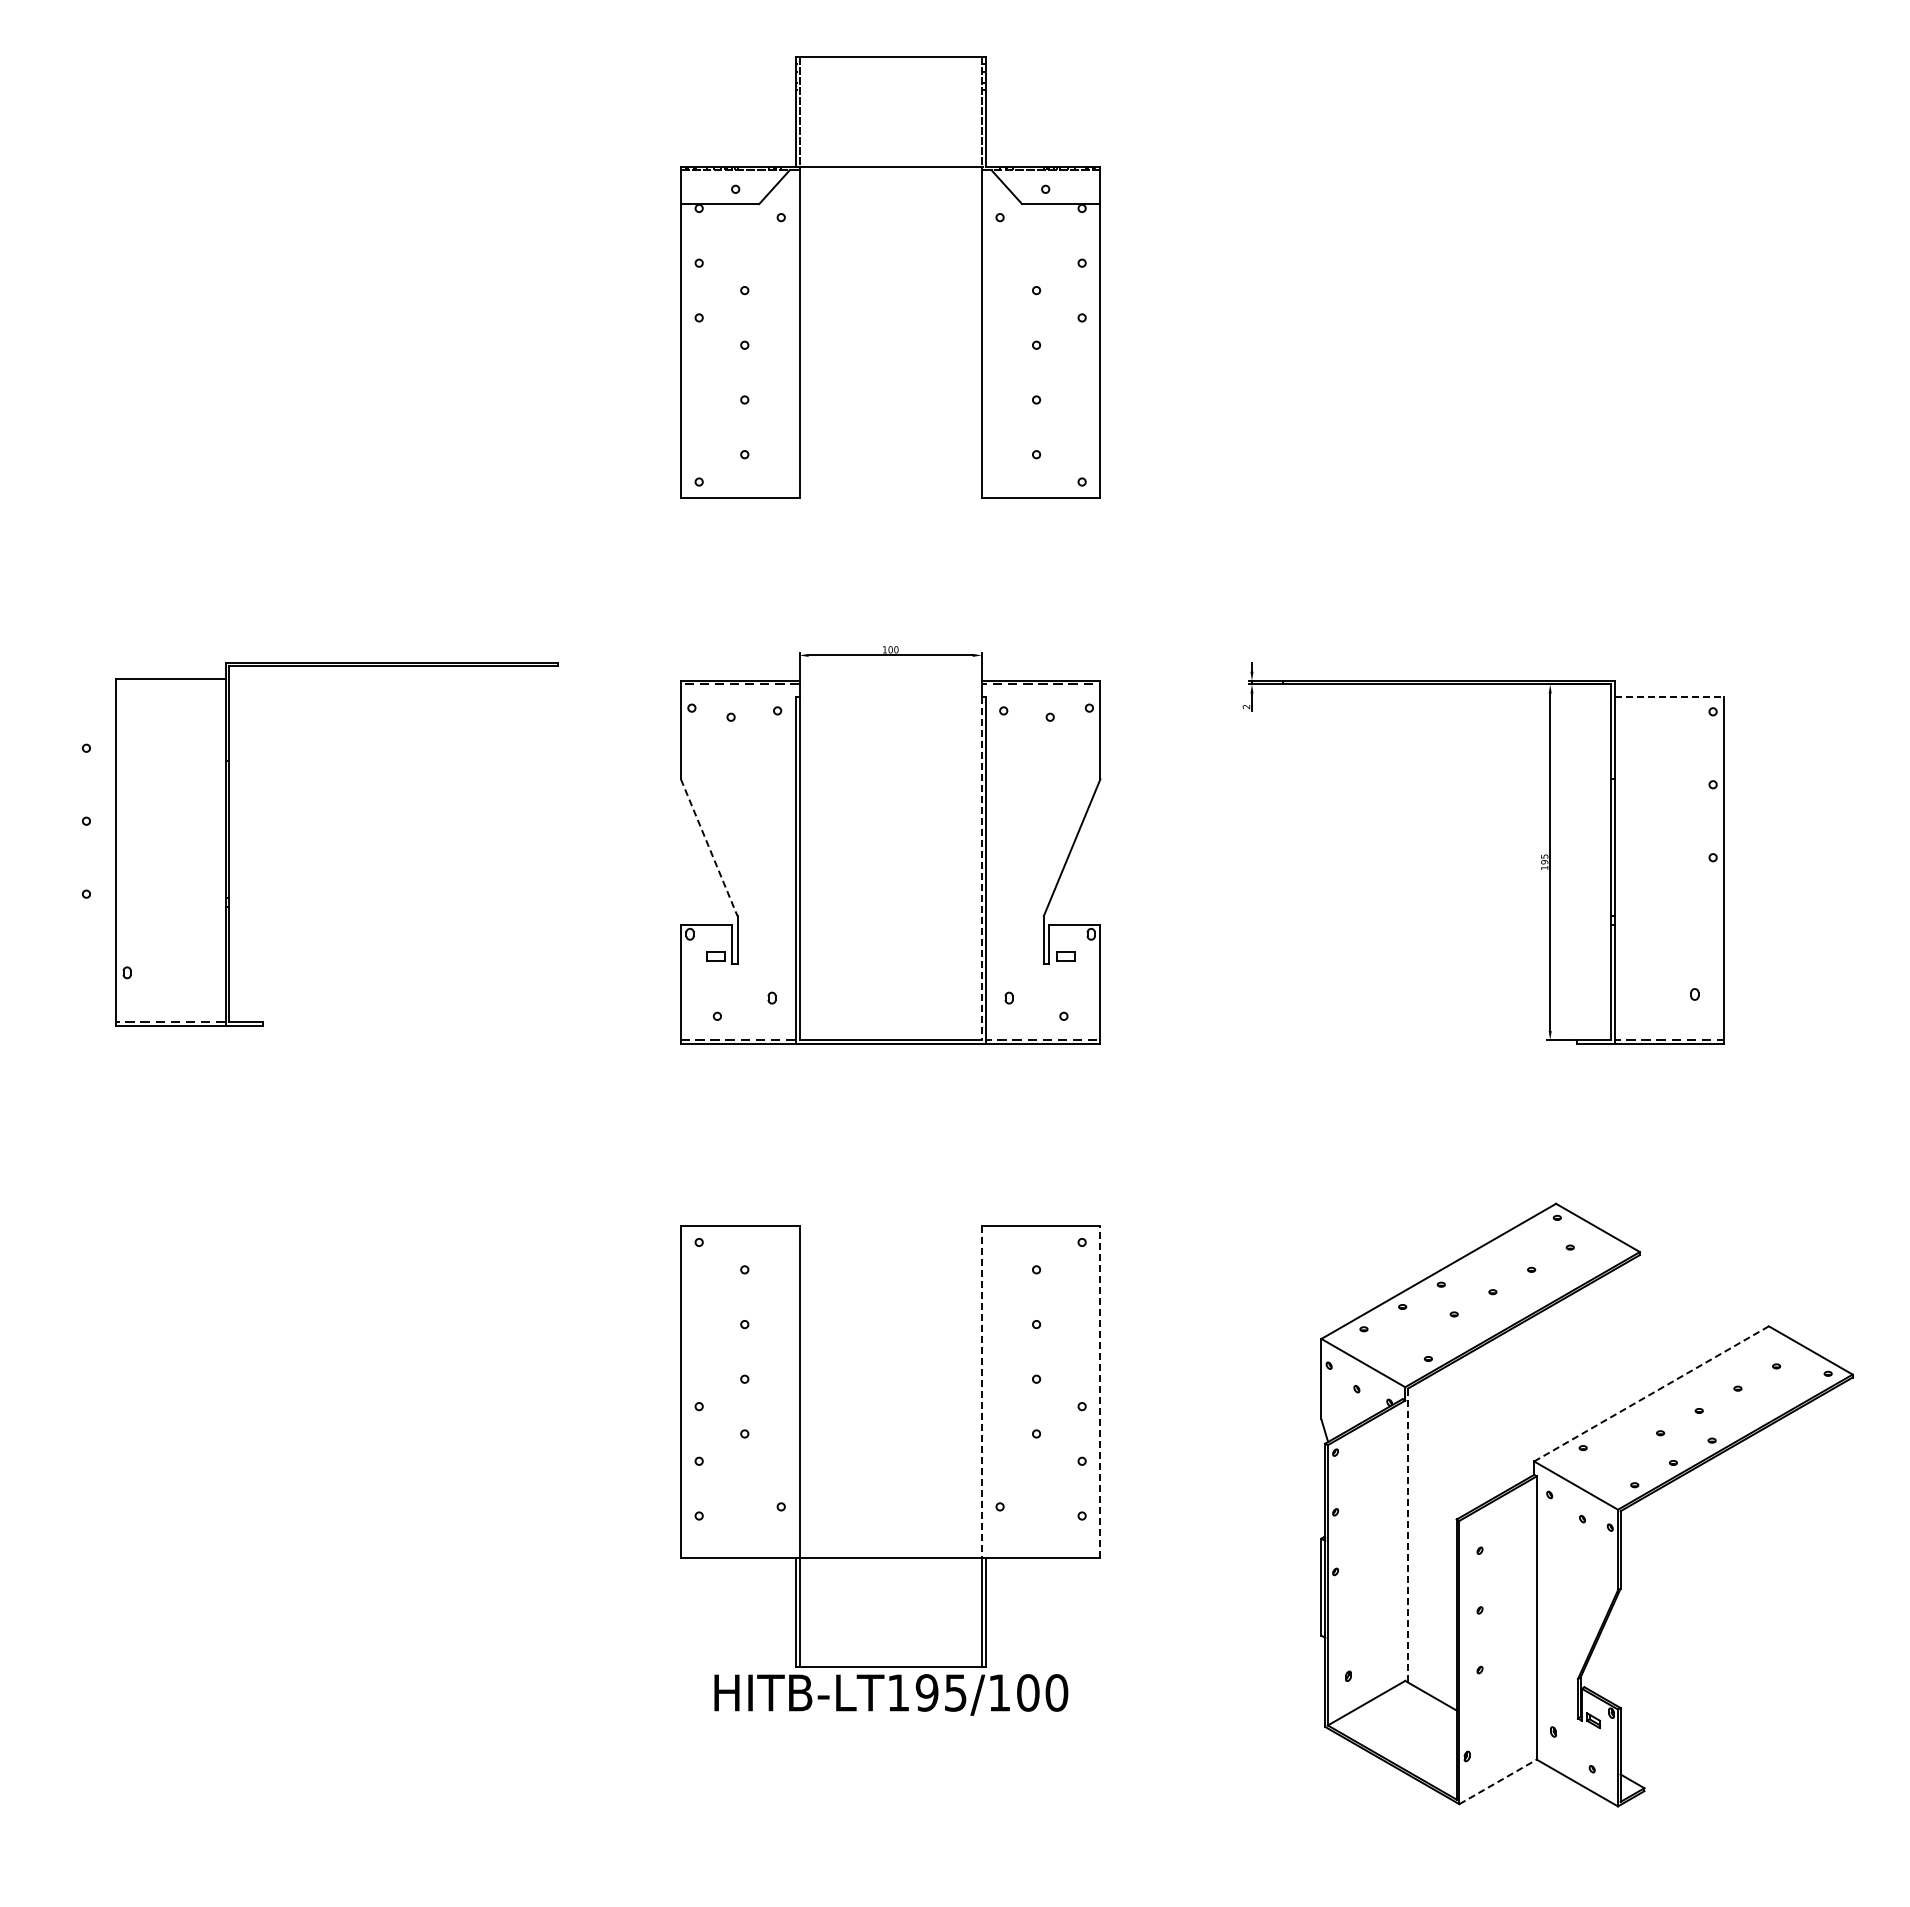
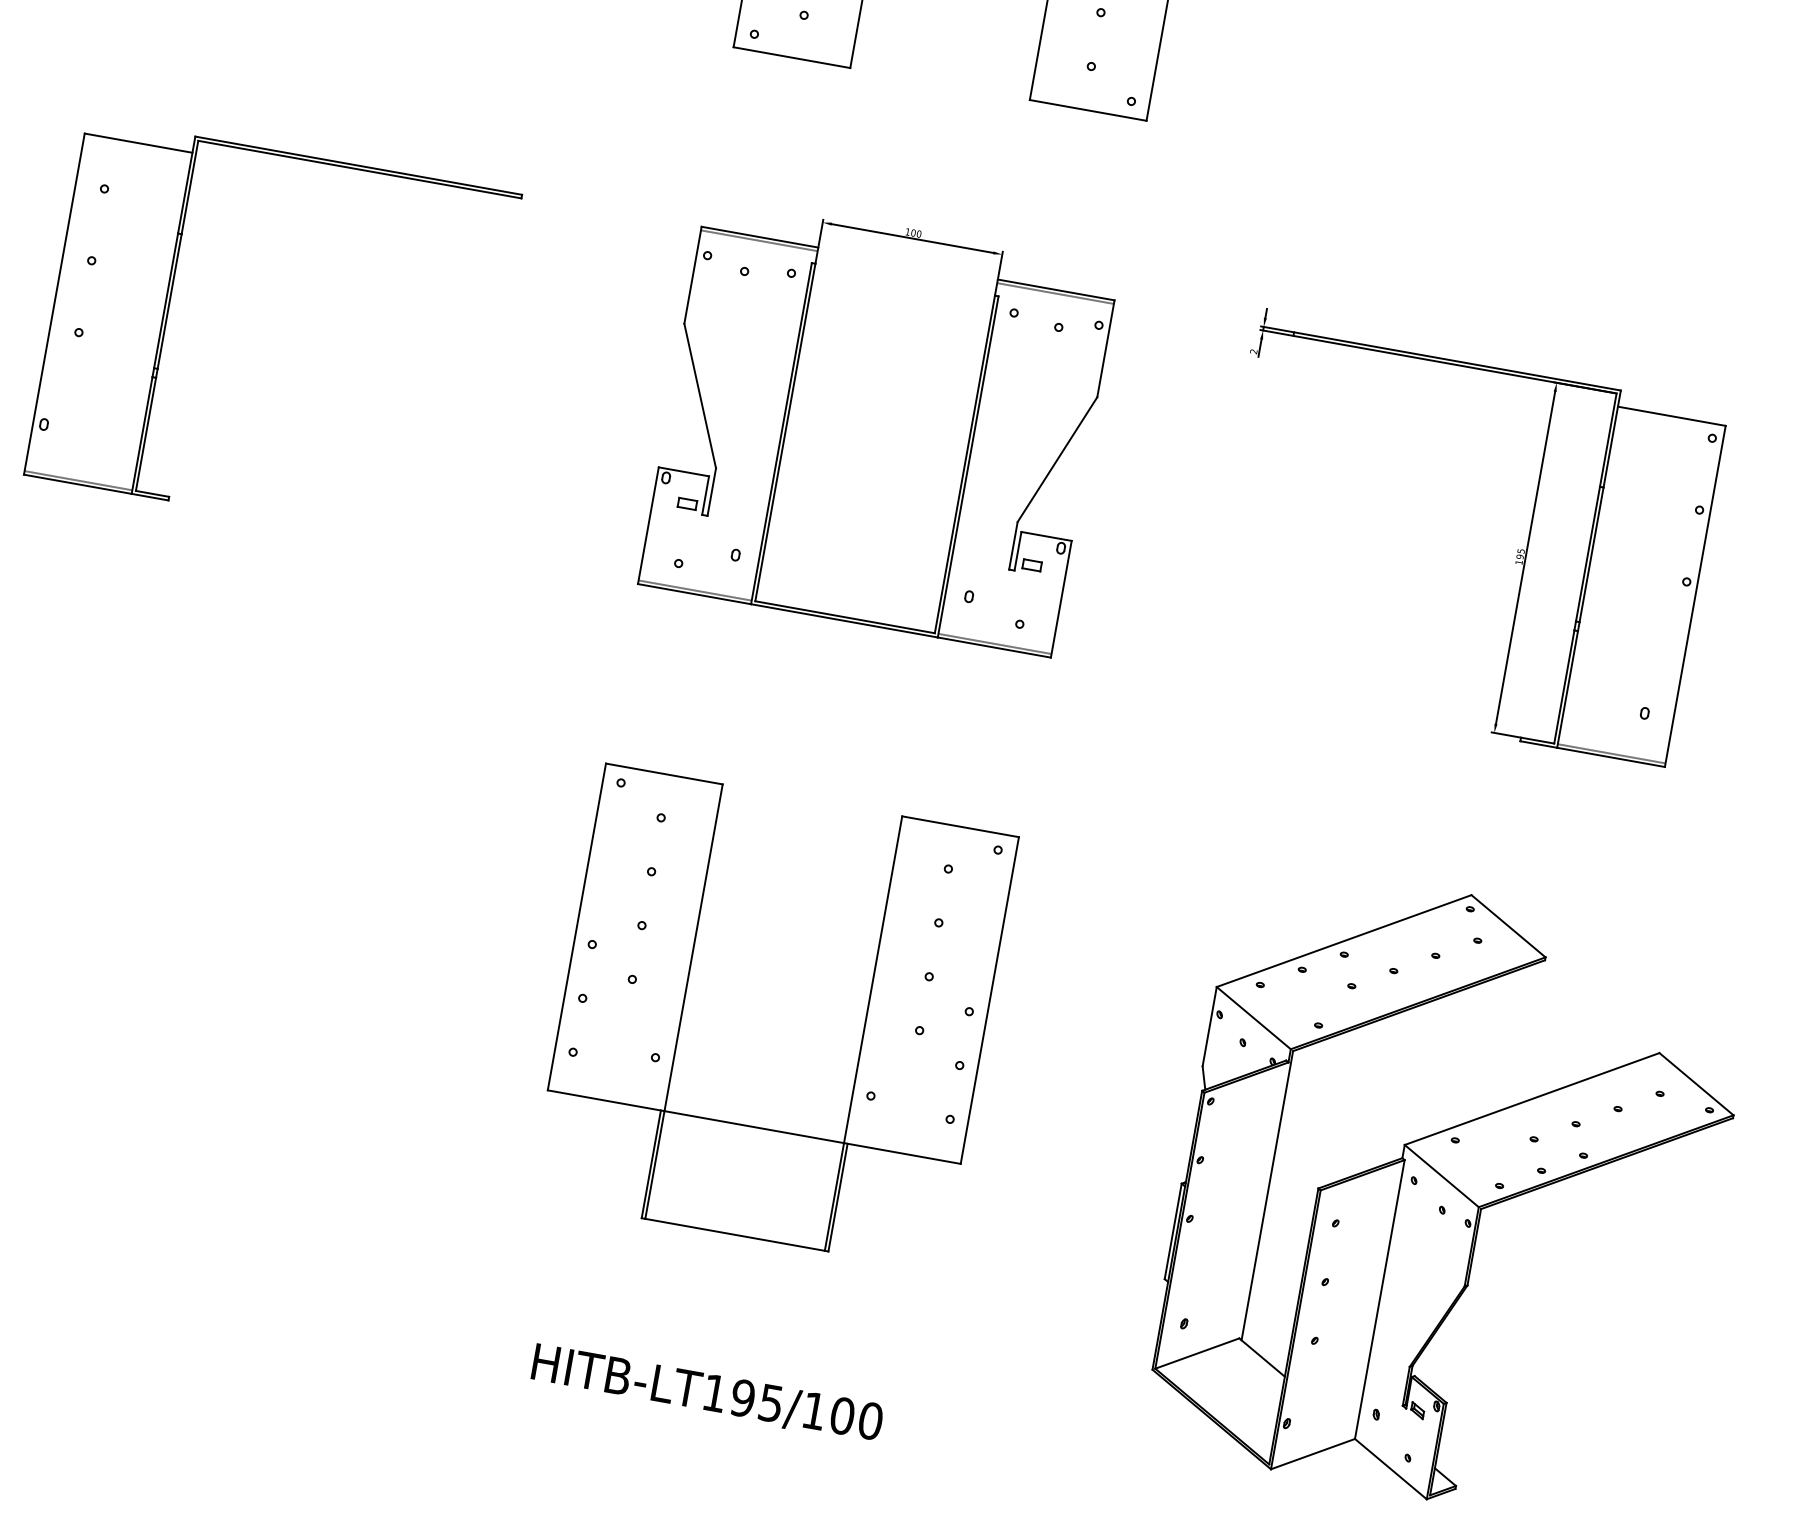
line: (1669, 697) -> (1671, 416), dashed -> solid
part: (229, 844) -> (167, 316), moved
line: (709, 847) -> (700, 395), dashed -> solid
line: (981, 869) -> (964, 465), dashed -> solid
line: (981, 1392) -> (872, 980), dashed -> solid
line: (1100, 1392) -> (989, 1001), dashed -> solid
line: (1651, 1394) -> (1531, 1099), dashed -> solid
line: (1407, 1535) -> (1267, 1195), dashed -> solid
text: (891, 1694) -> (707, 1393), moved
line: (1498, 1781) -> (1313, 1453), dashed -> solid

